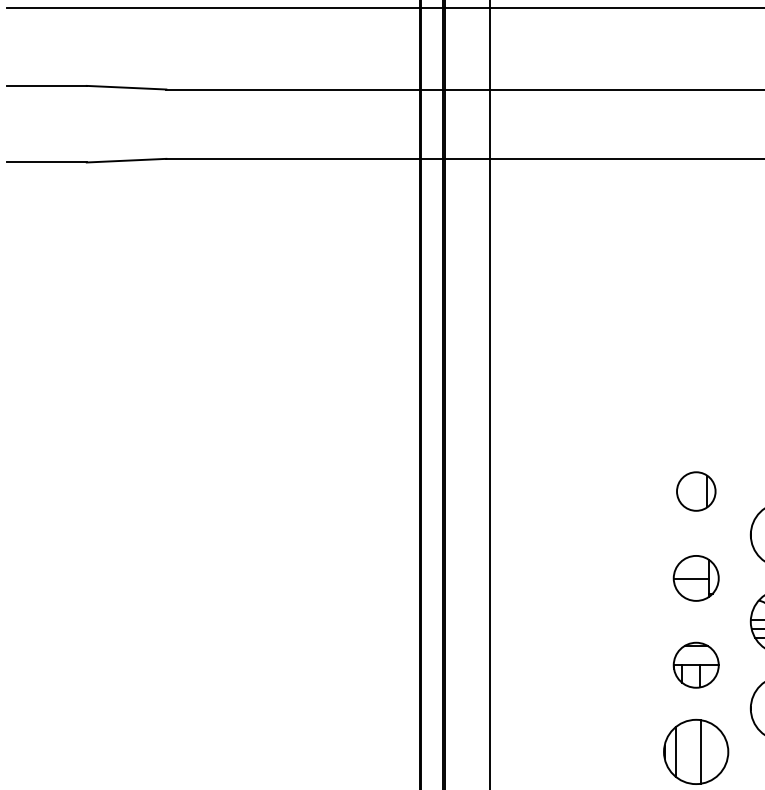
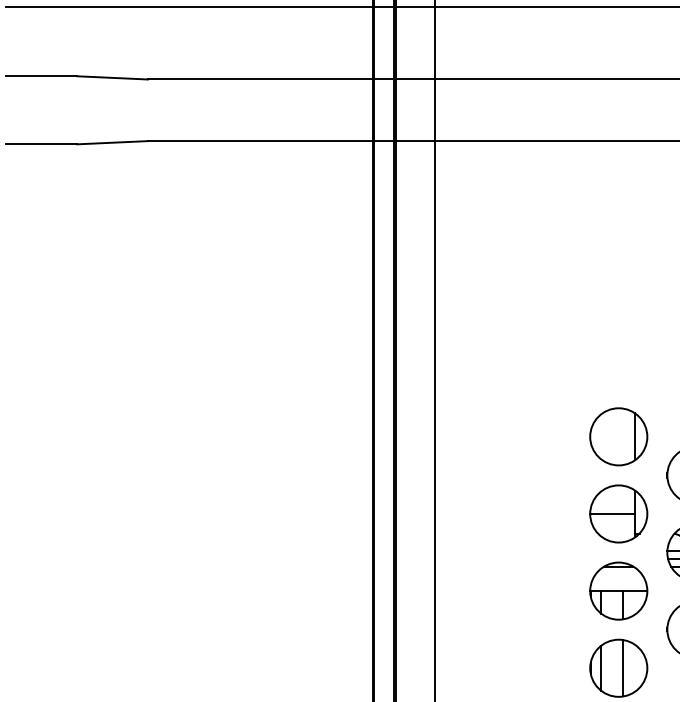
part: (696, 491) -> (619, 436), size x1.67
part: (696, 578) -> (619, 514), size x1.43
part: (696, 665) -> (619, 591), size x1.43

